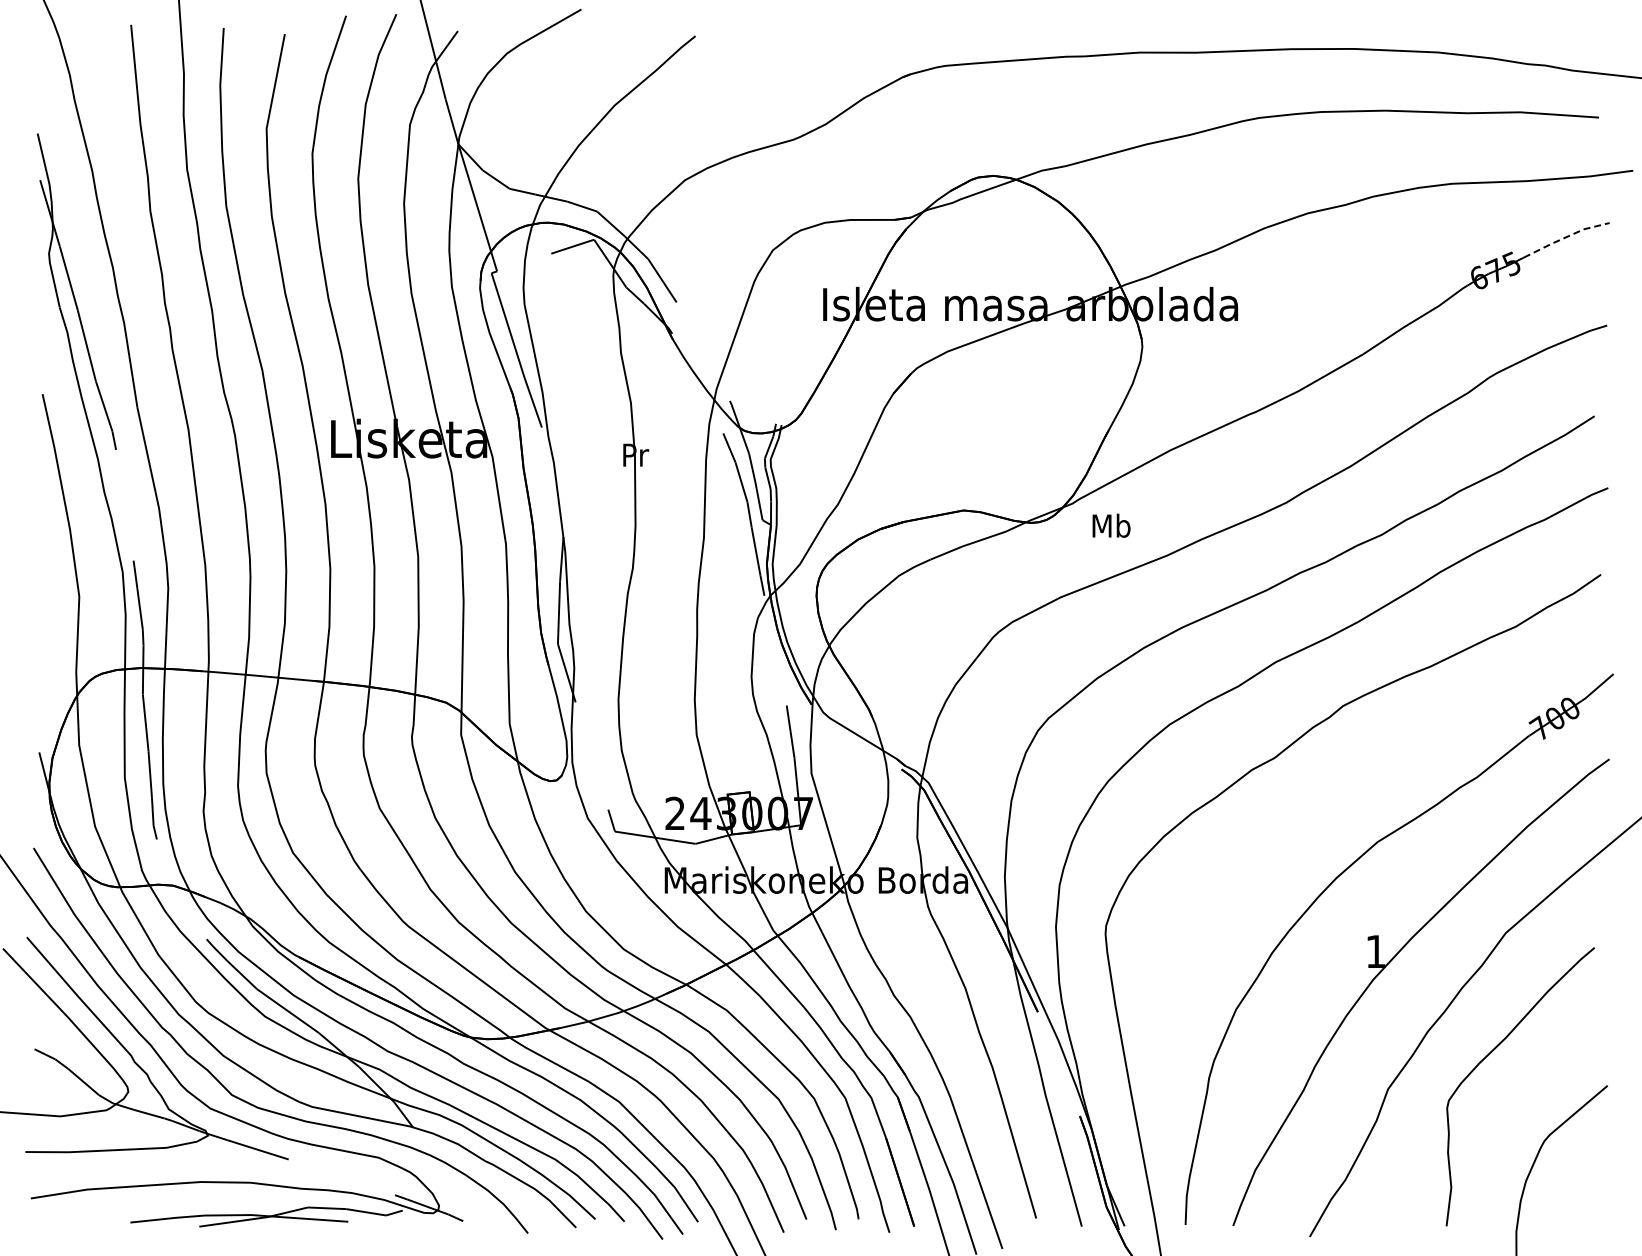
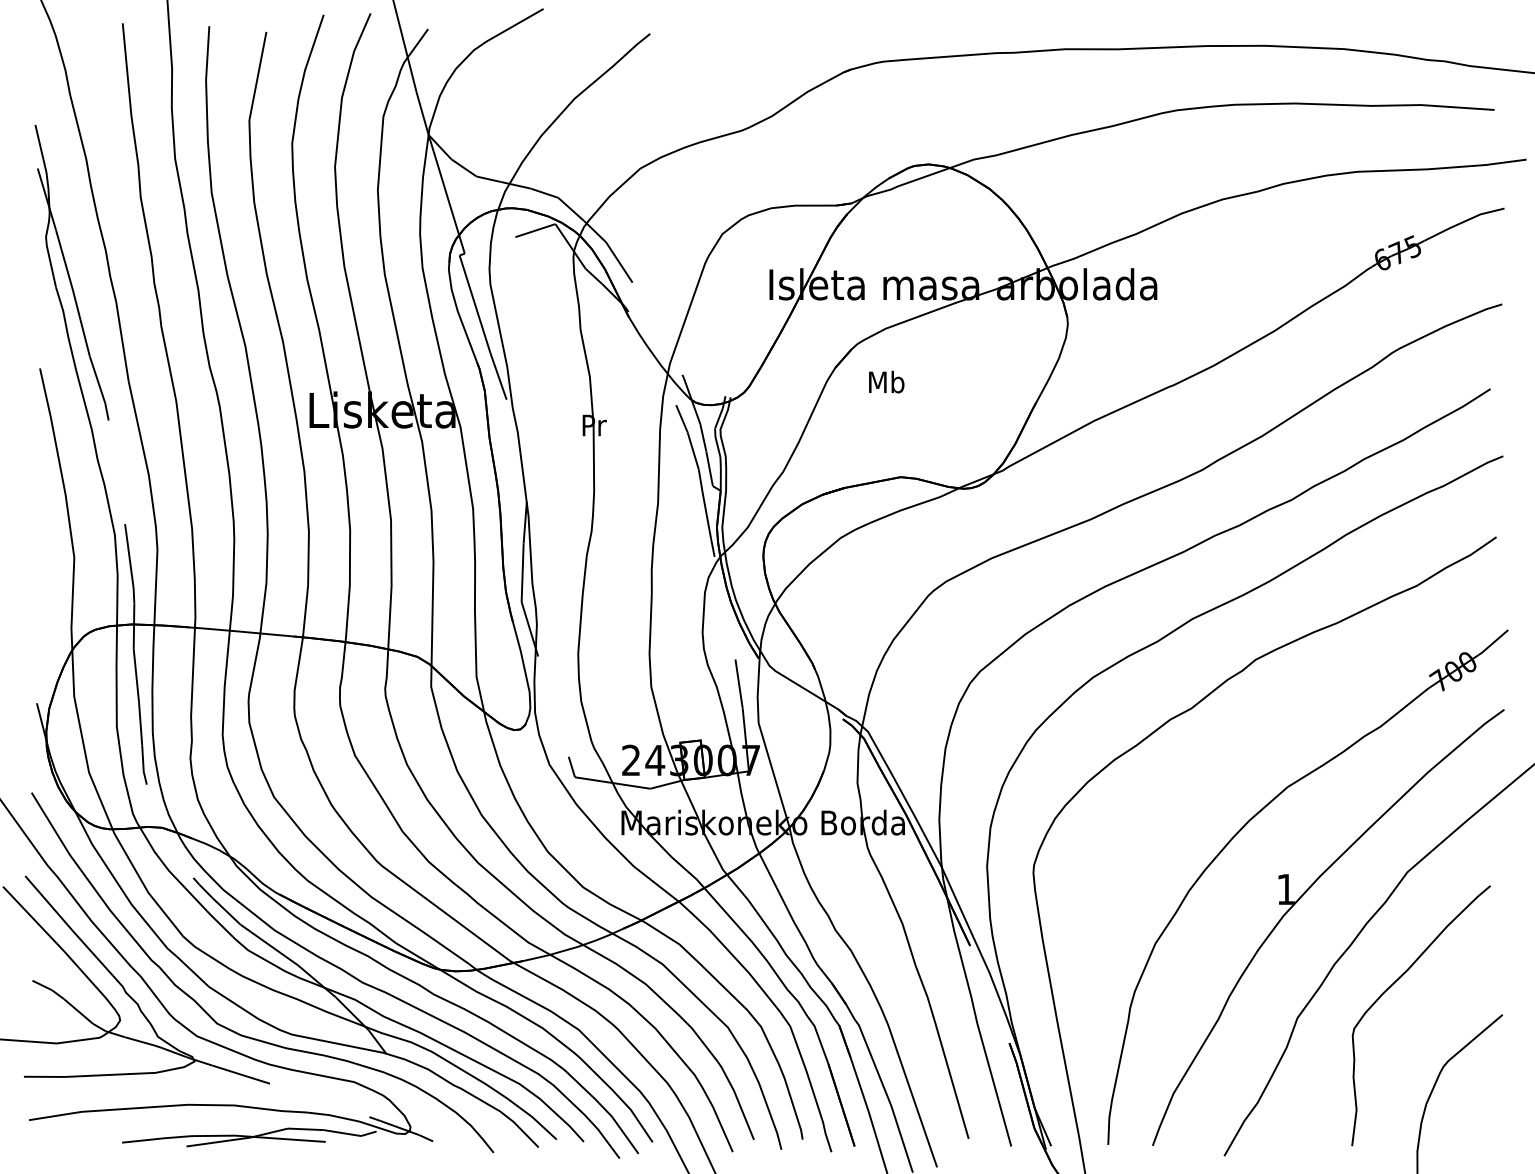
line: (1566, 237) -> (1464, 222), dashed -> solid
text: (1111, 525) -> (886, 381), moved

